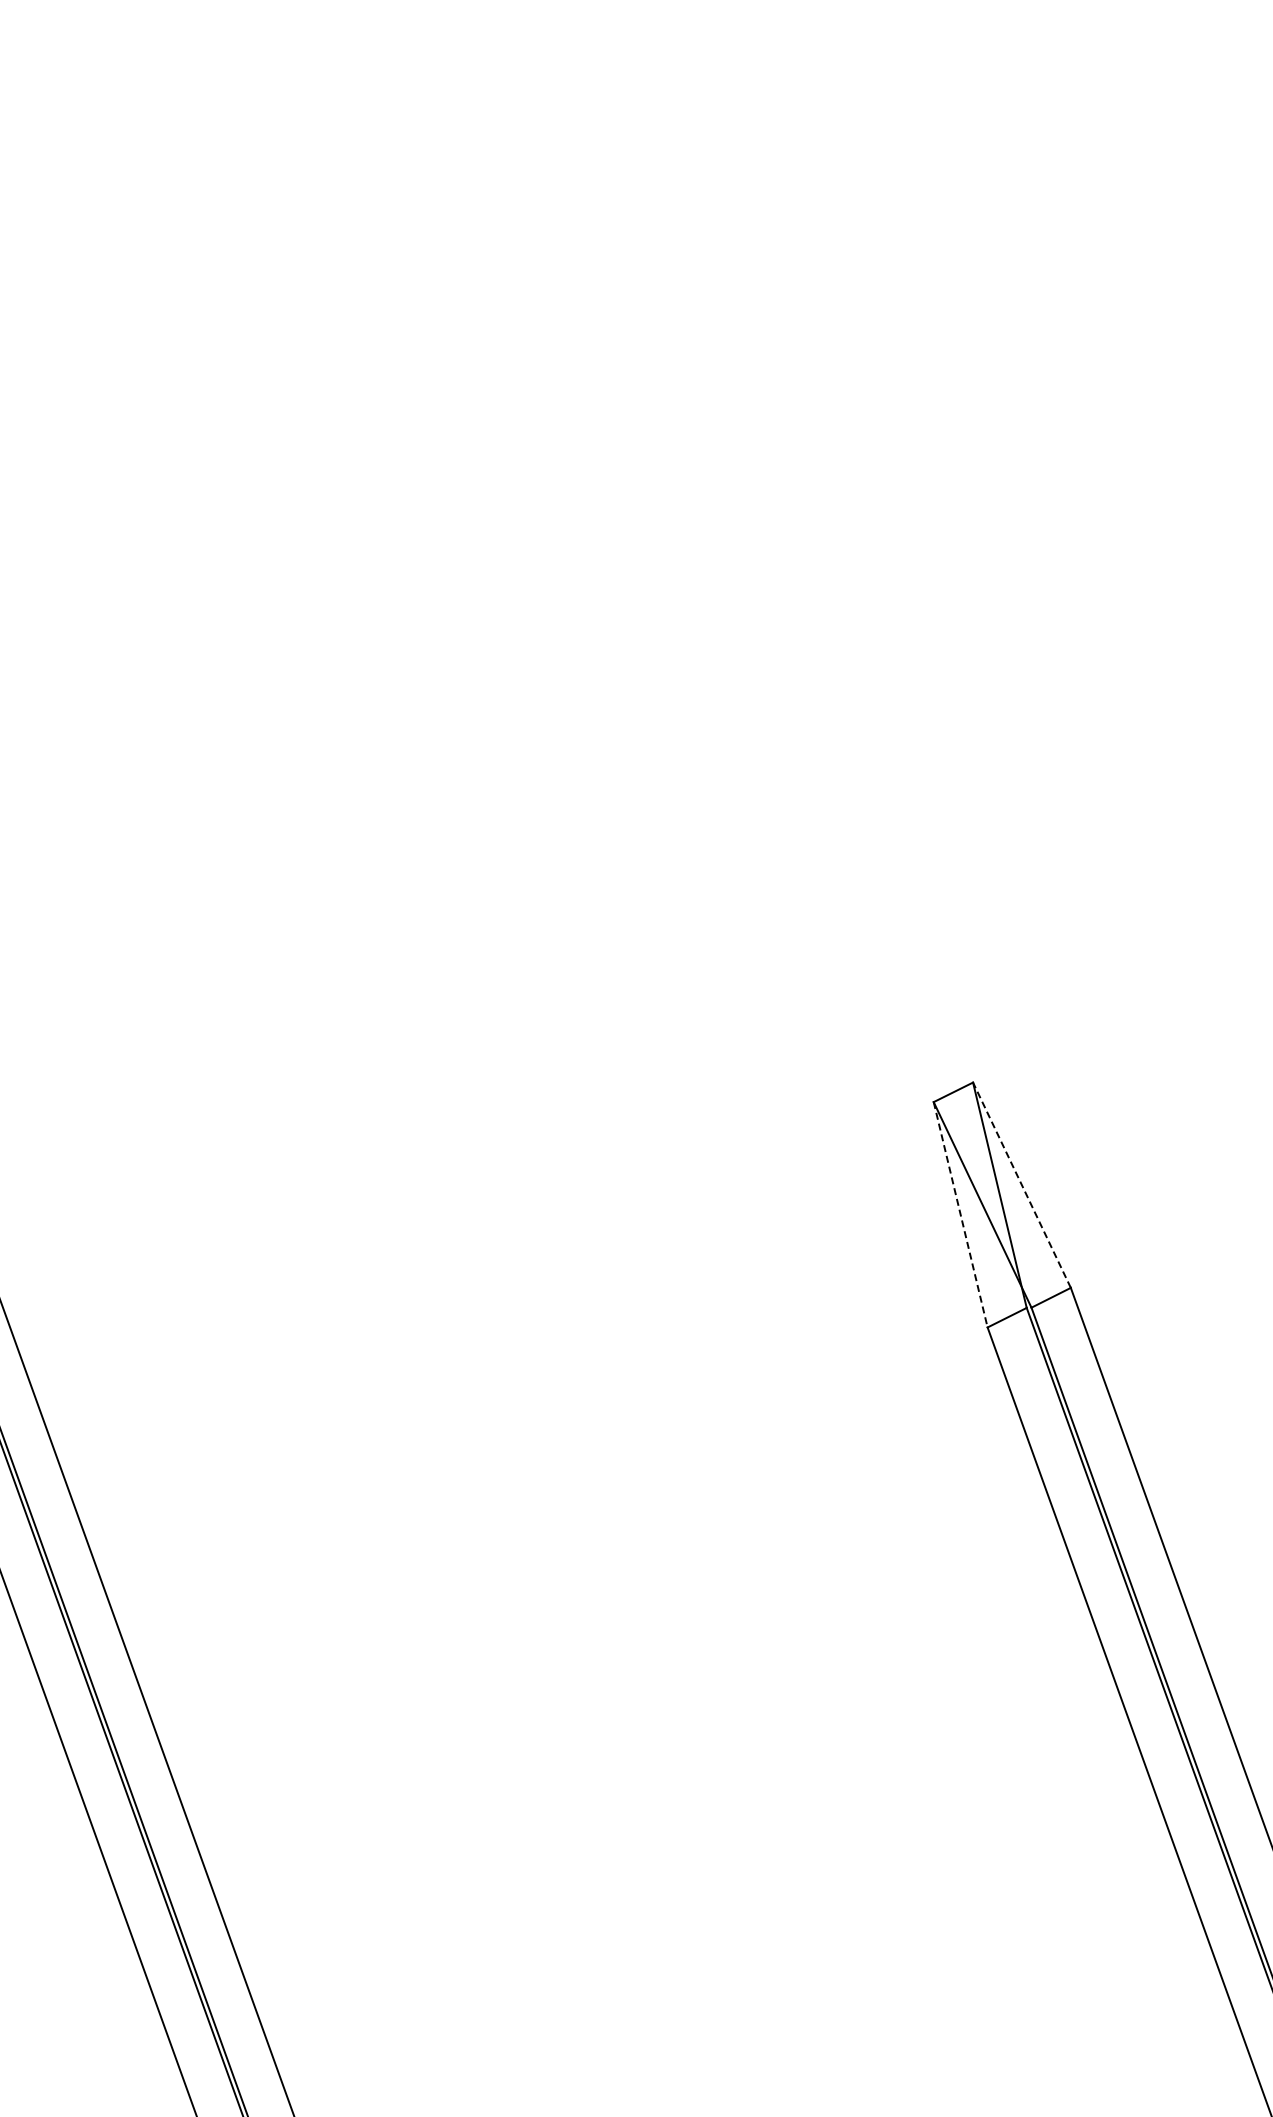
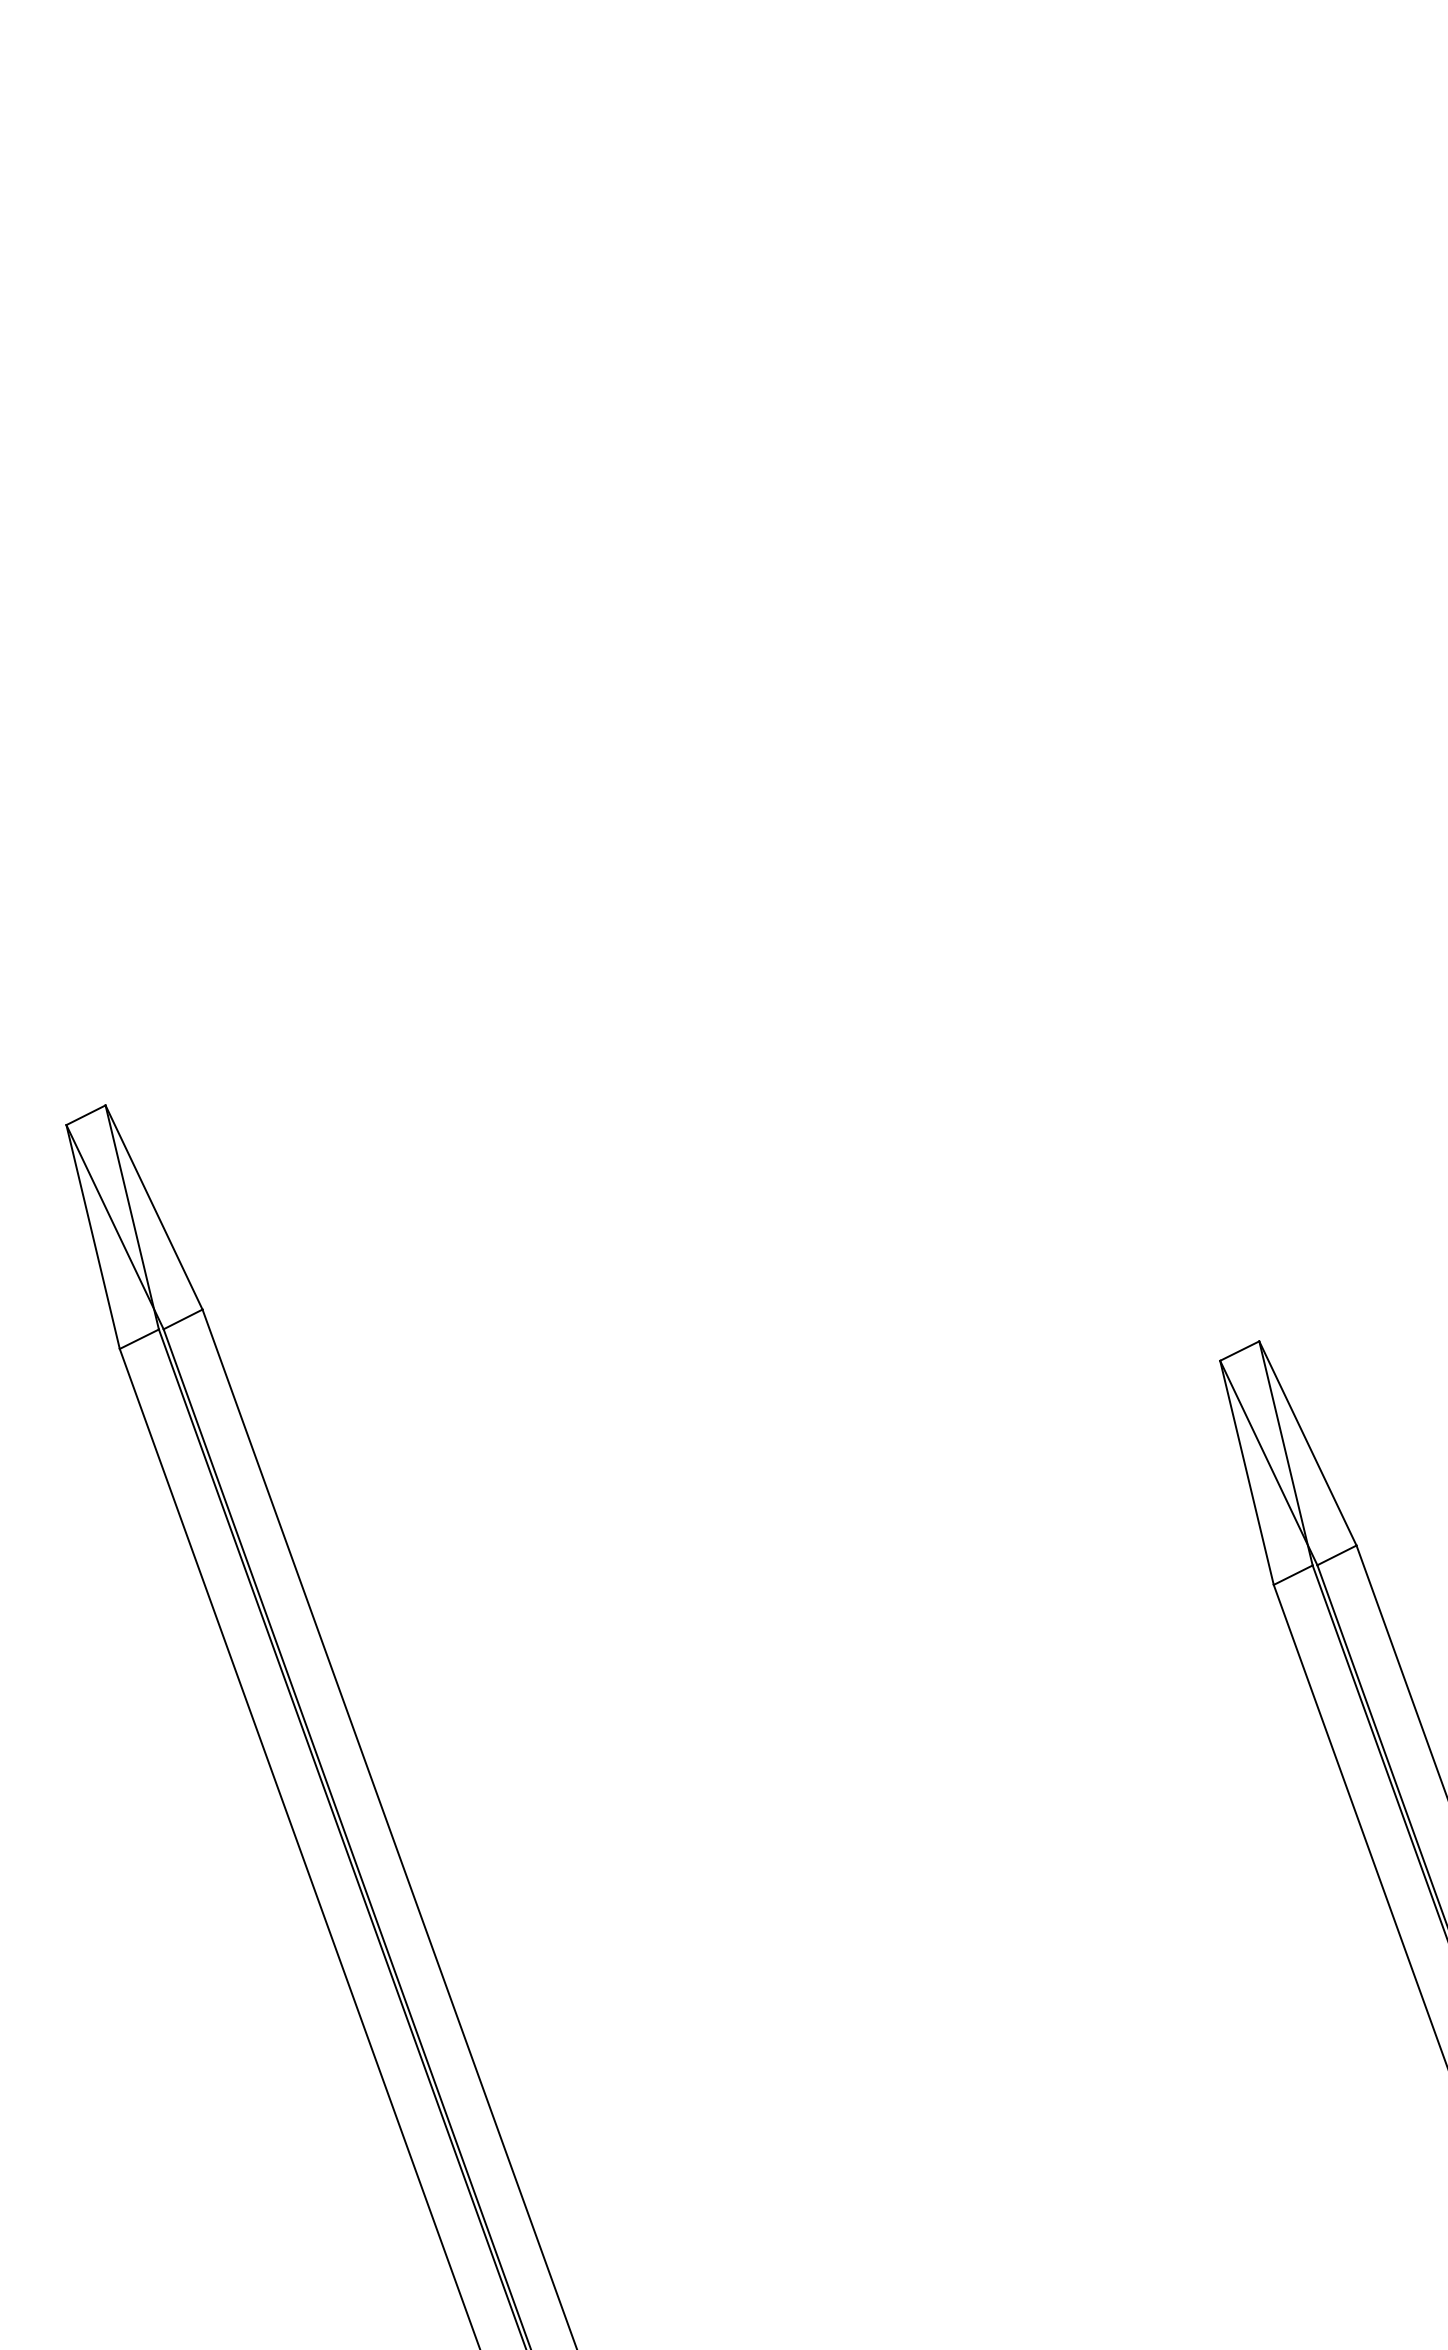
line: (1021, 1185) -> (1307, 1443), dashed -> solid
line: (961, 1215) -> (1247, 1473), dashed -> solid

